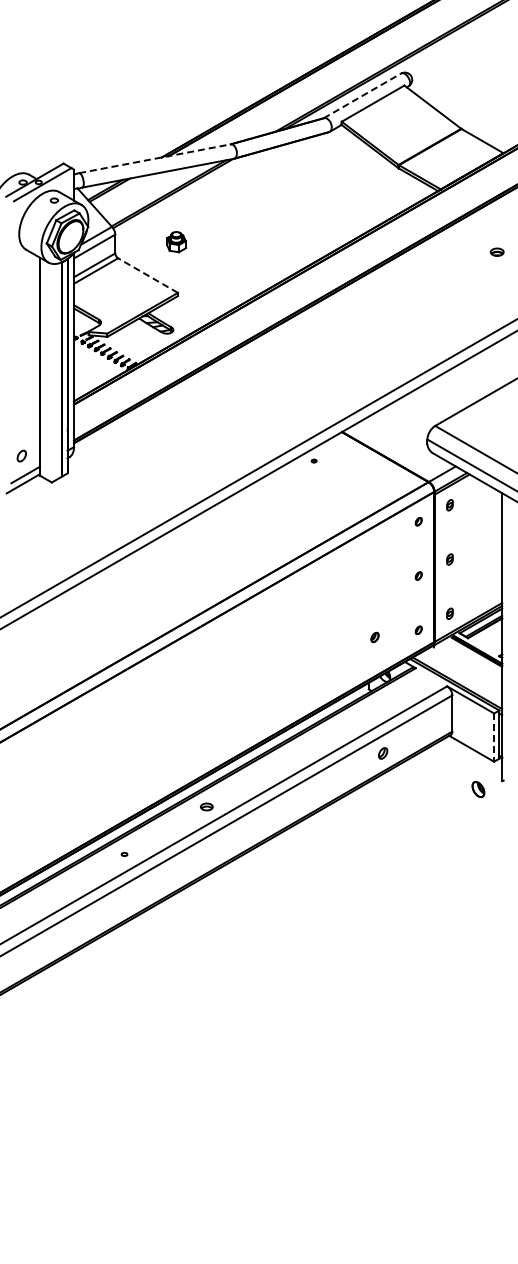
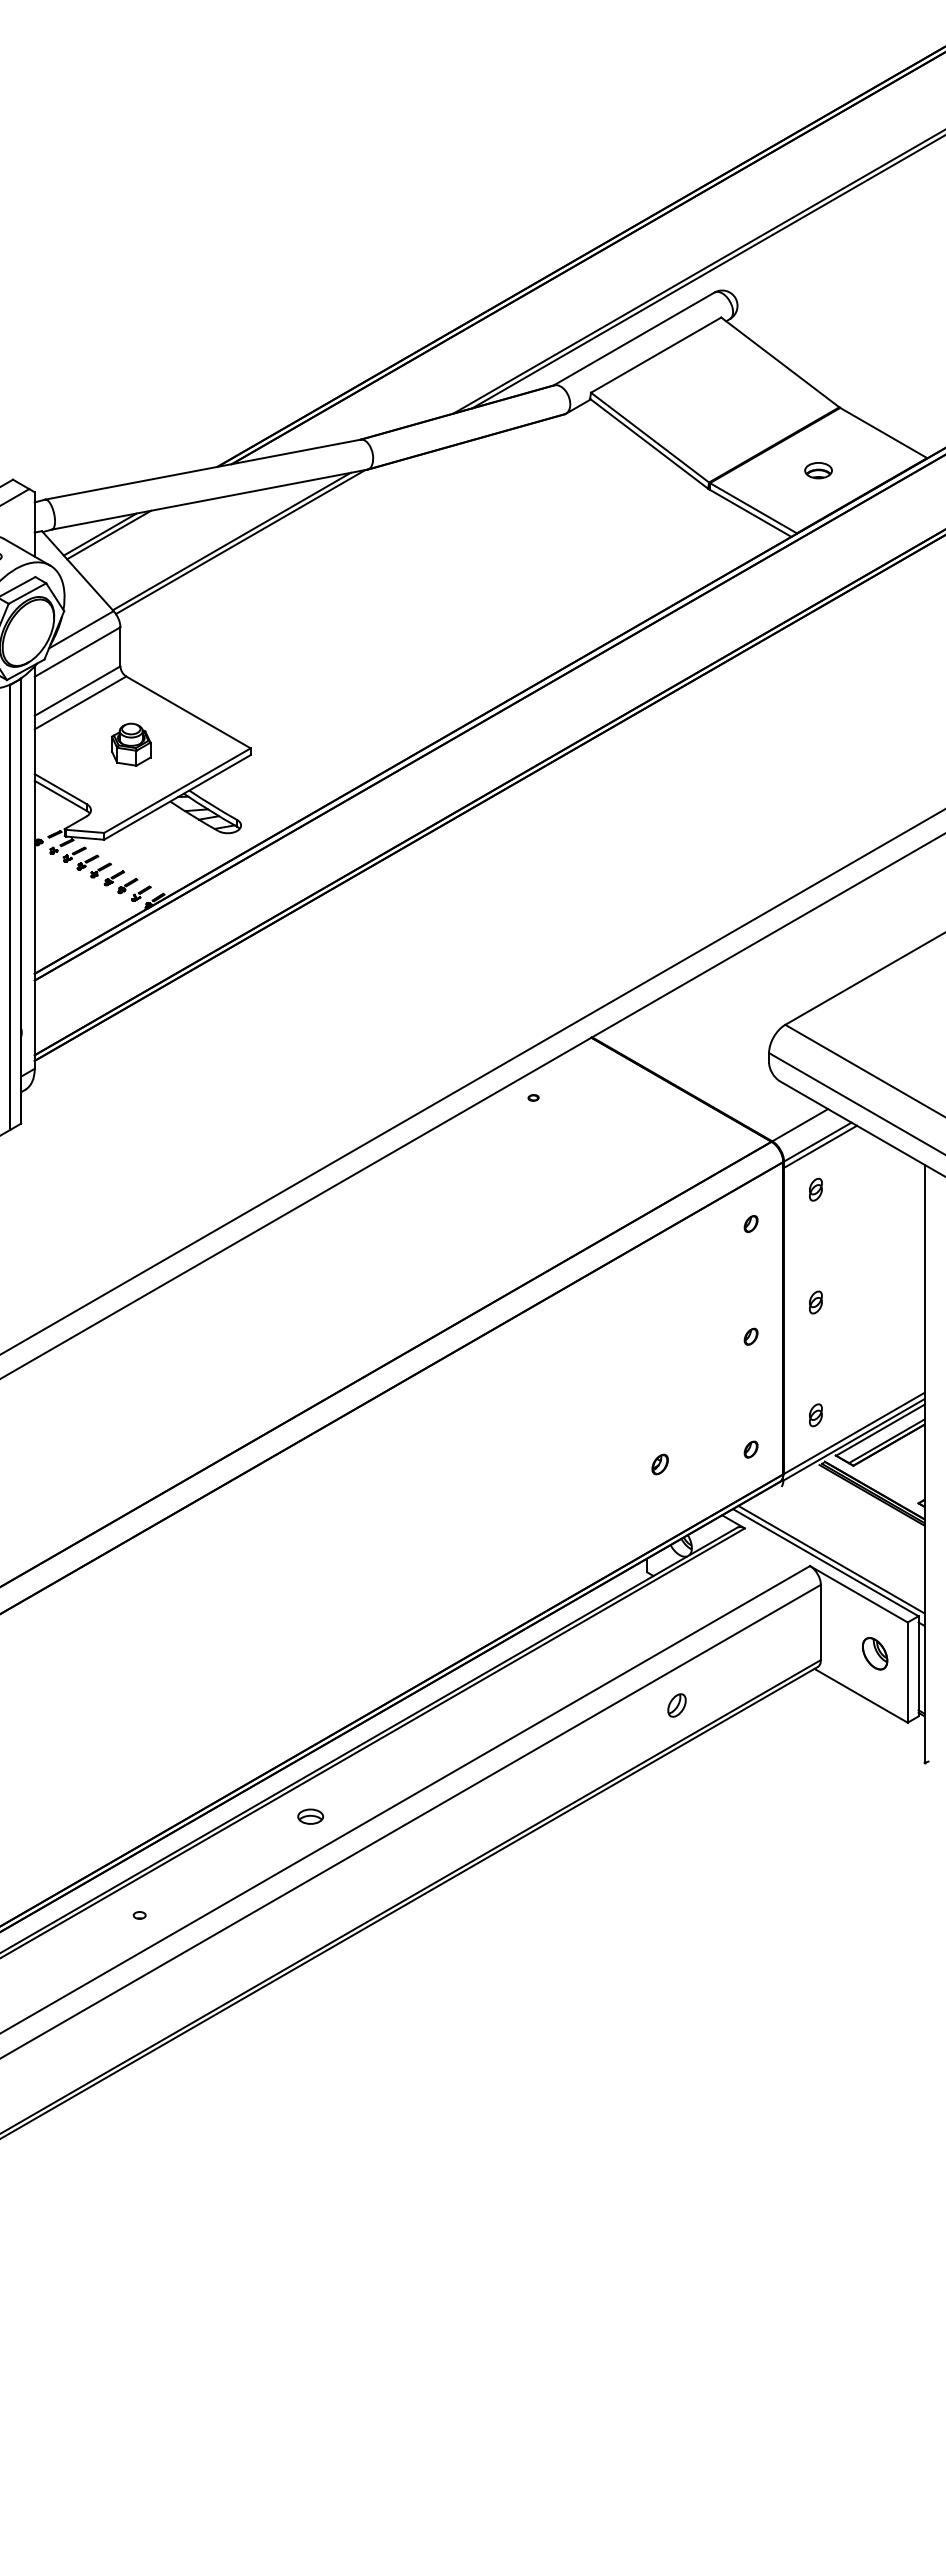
line: (362, 95) -> (634, 338), dashed -> solid
line: (155, 158) -> (203, 469), dashed -> solid
part: (176, 242) -> (131, 745), moved
part: (496, 251) -> (817, 469), moved
line: (148, 275) -> (189, 712), dashed -> solid
line: (494, 738) -> (908, 1674), dashed -> solid
part: (478, 789) -> (875, 1653), moved

